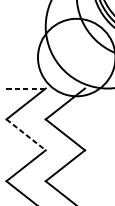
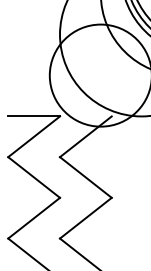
line: (26, 88) -> (34, 116), dashed -> solid
line: (26, 134) -> (34, 177), dashed -> solid

